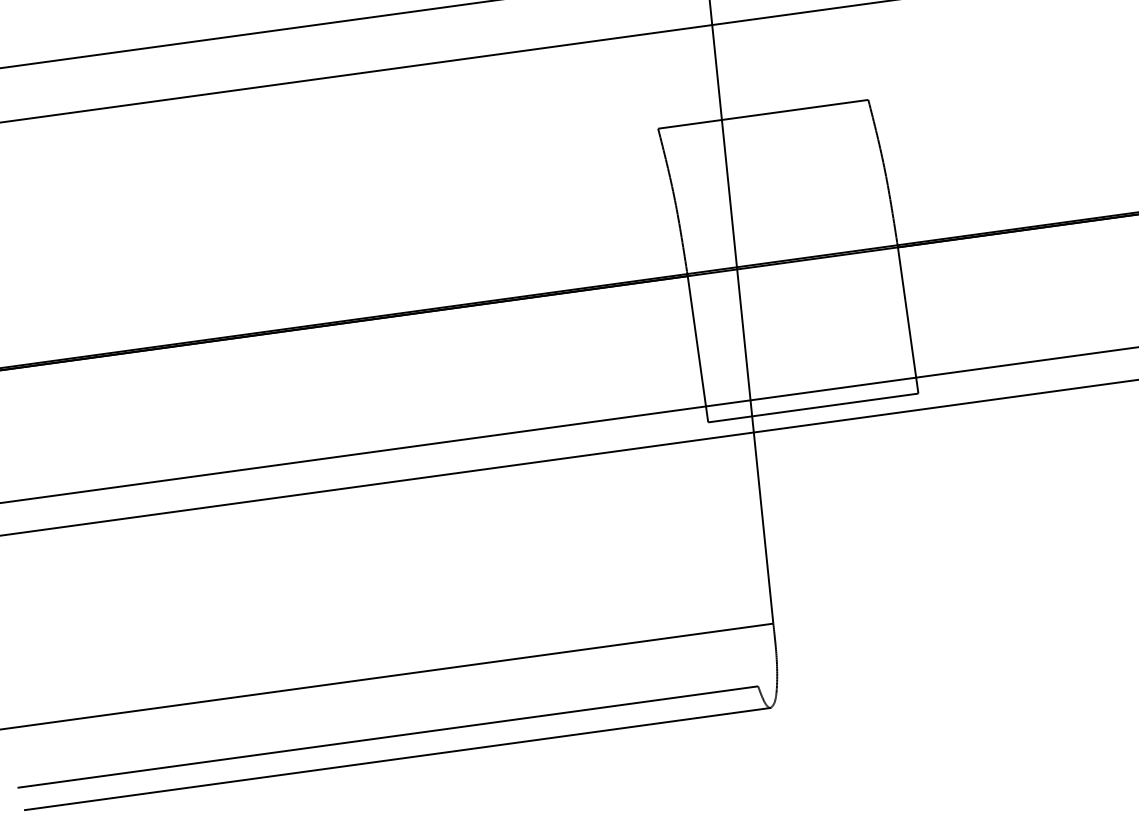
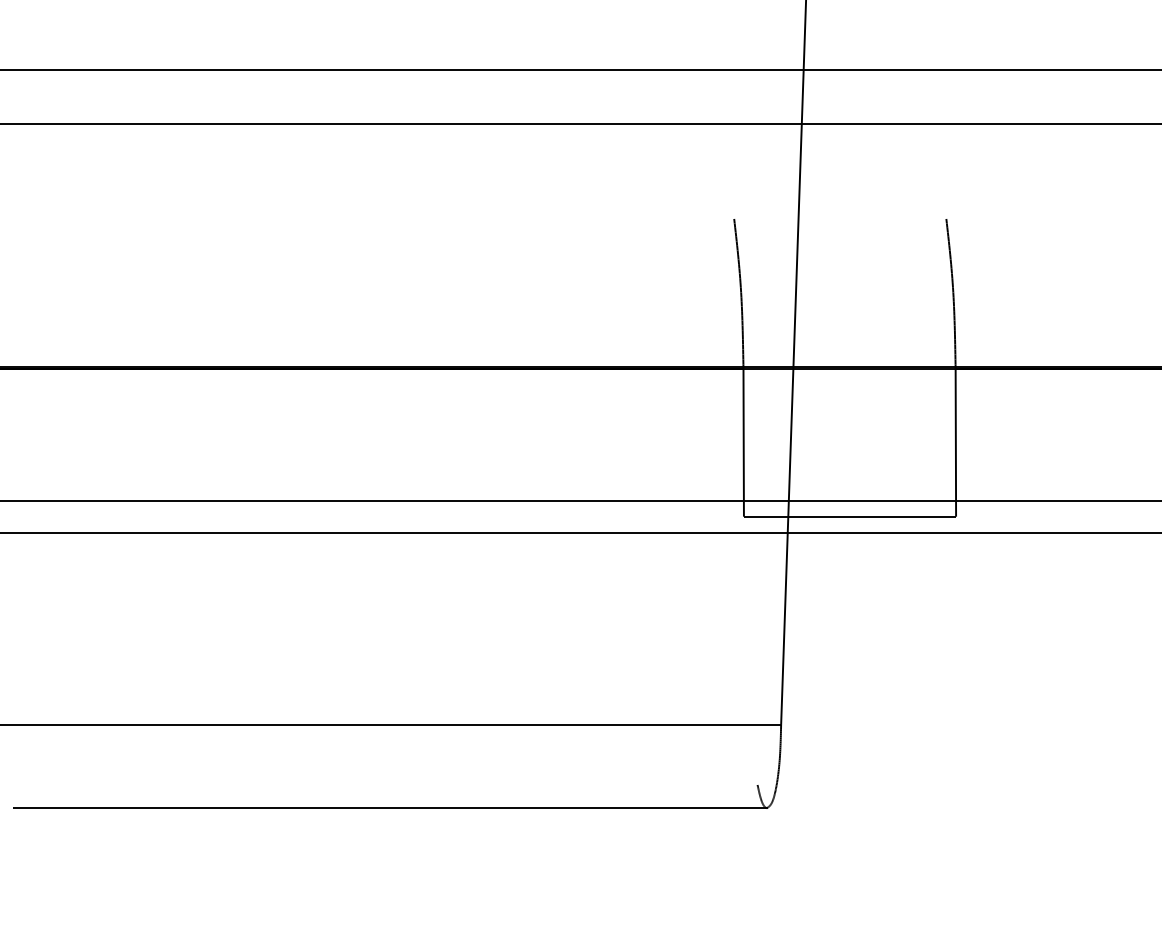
line: (763, 113) -> (840, 218), removed
line: (387, 736) -> (383, 784), removed

